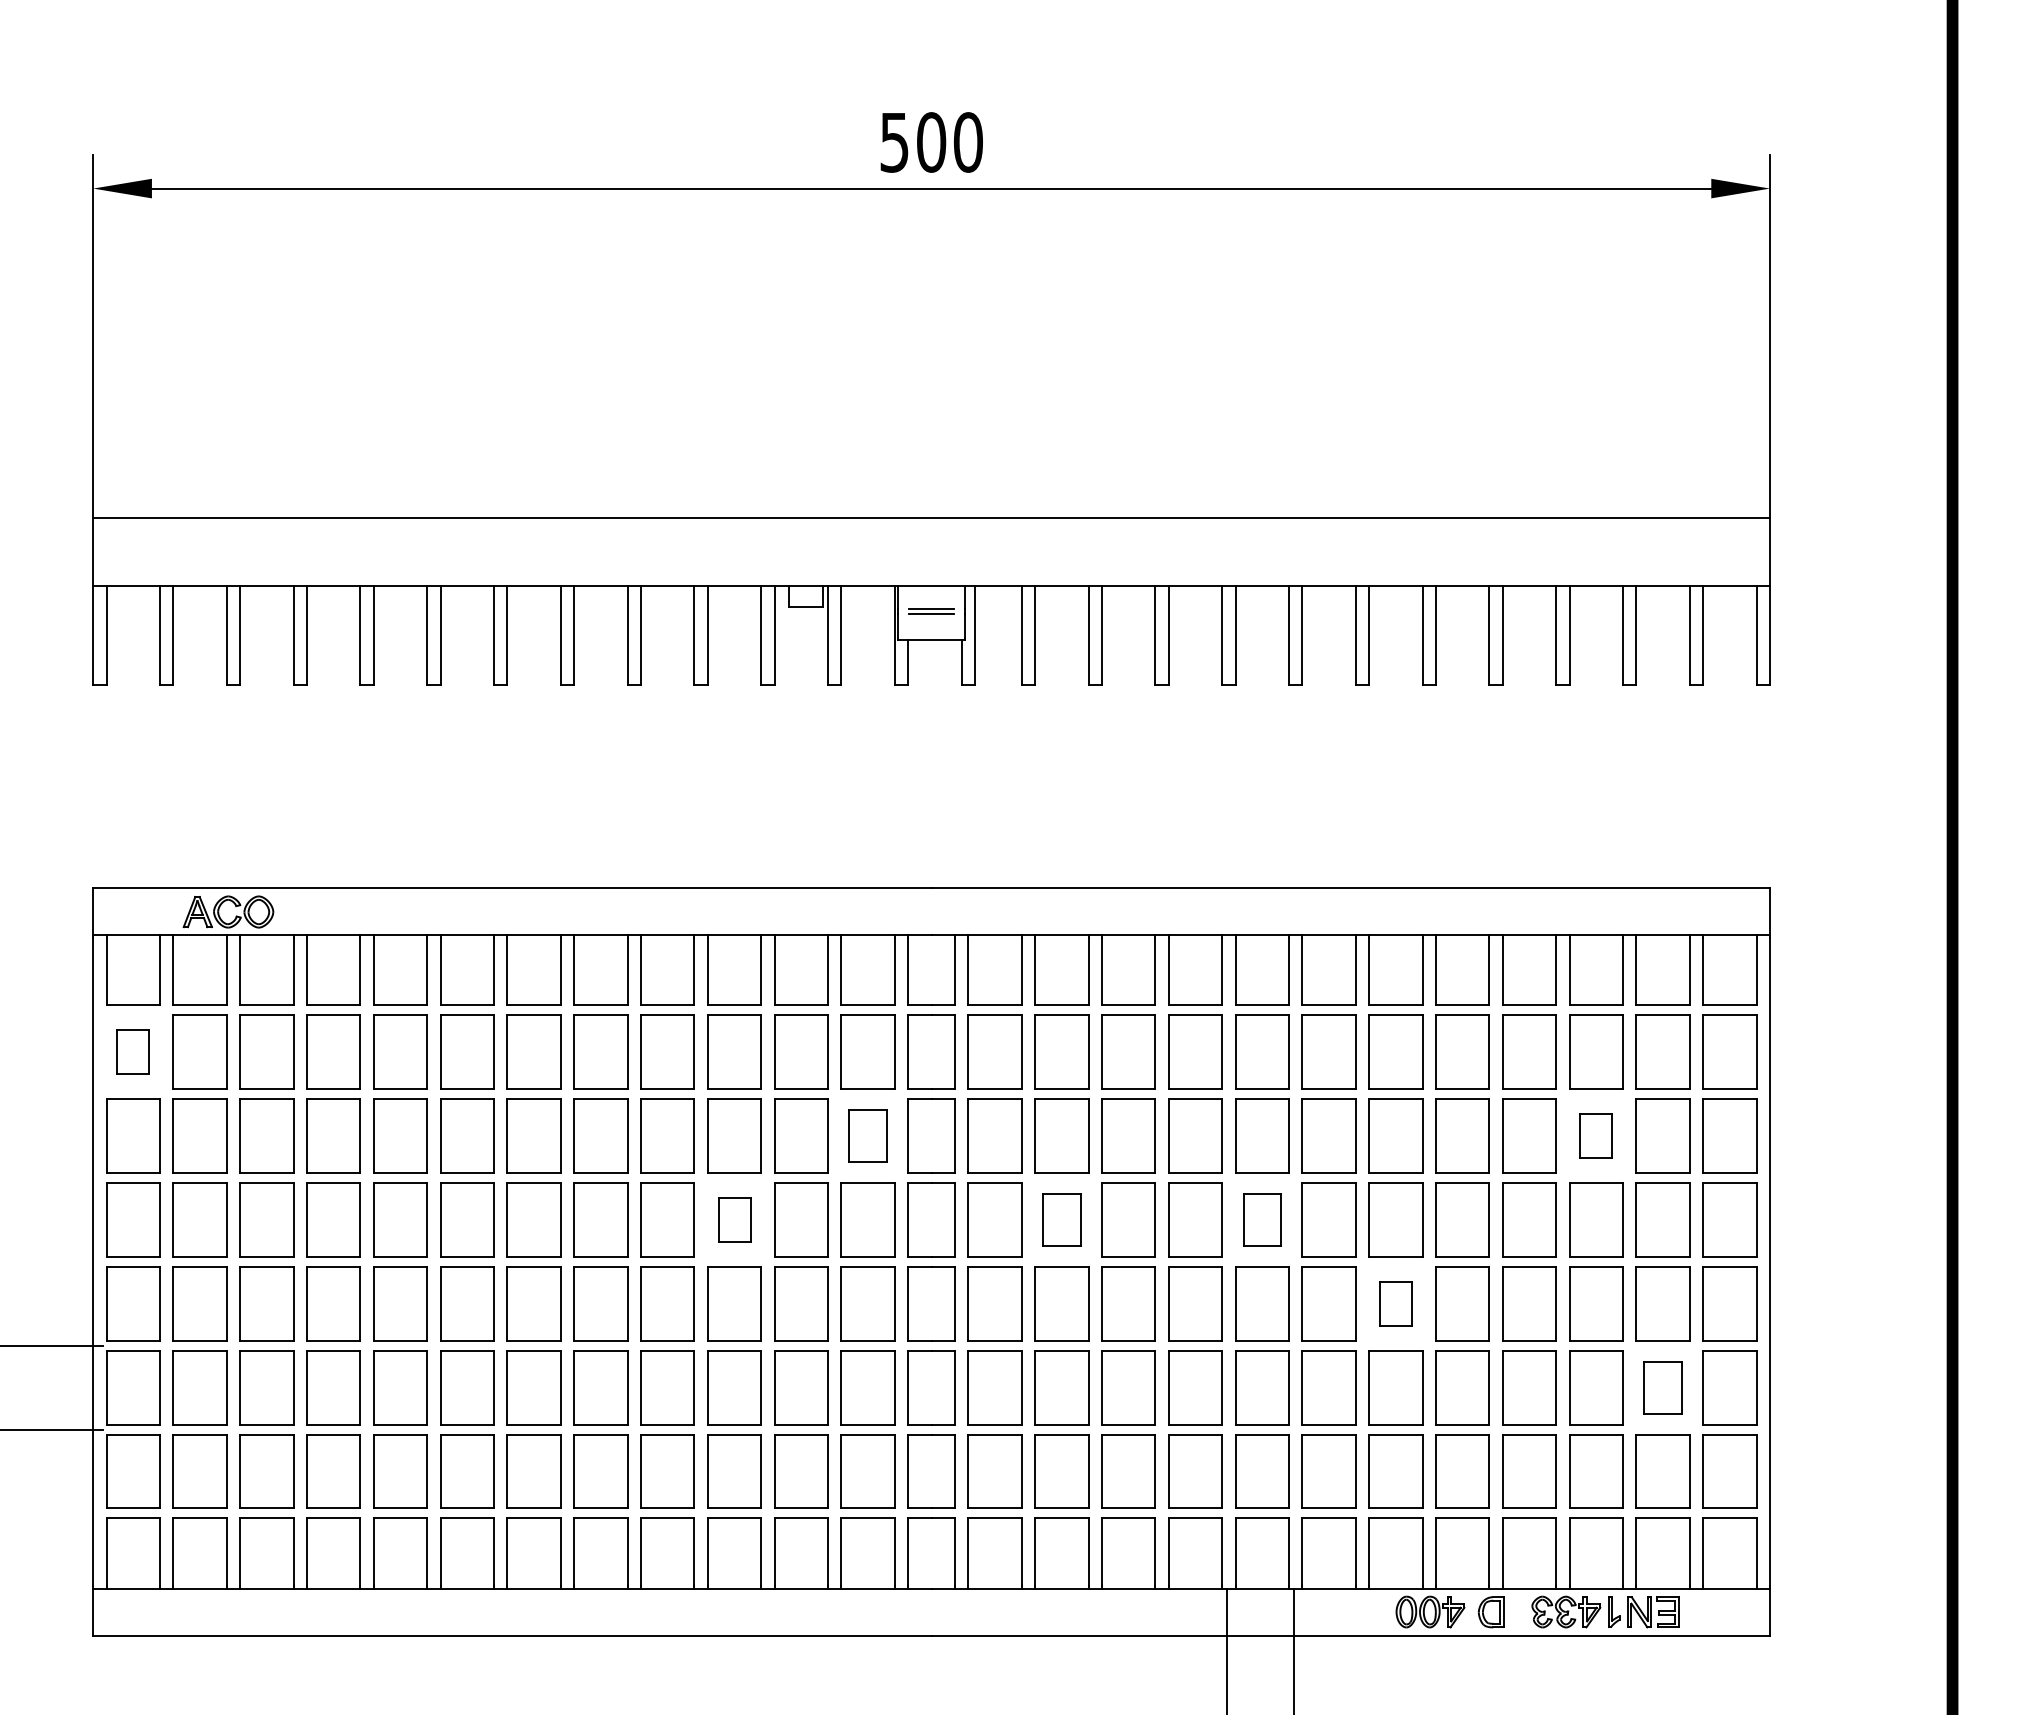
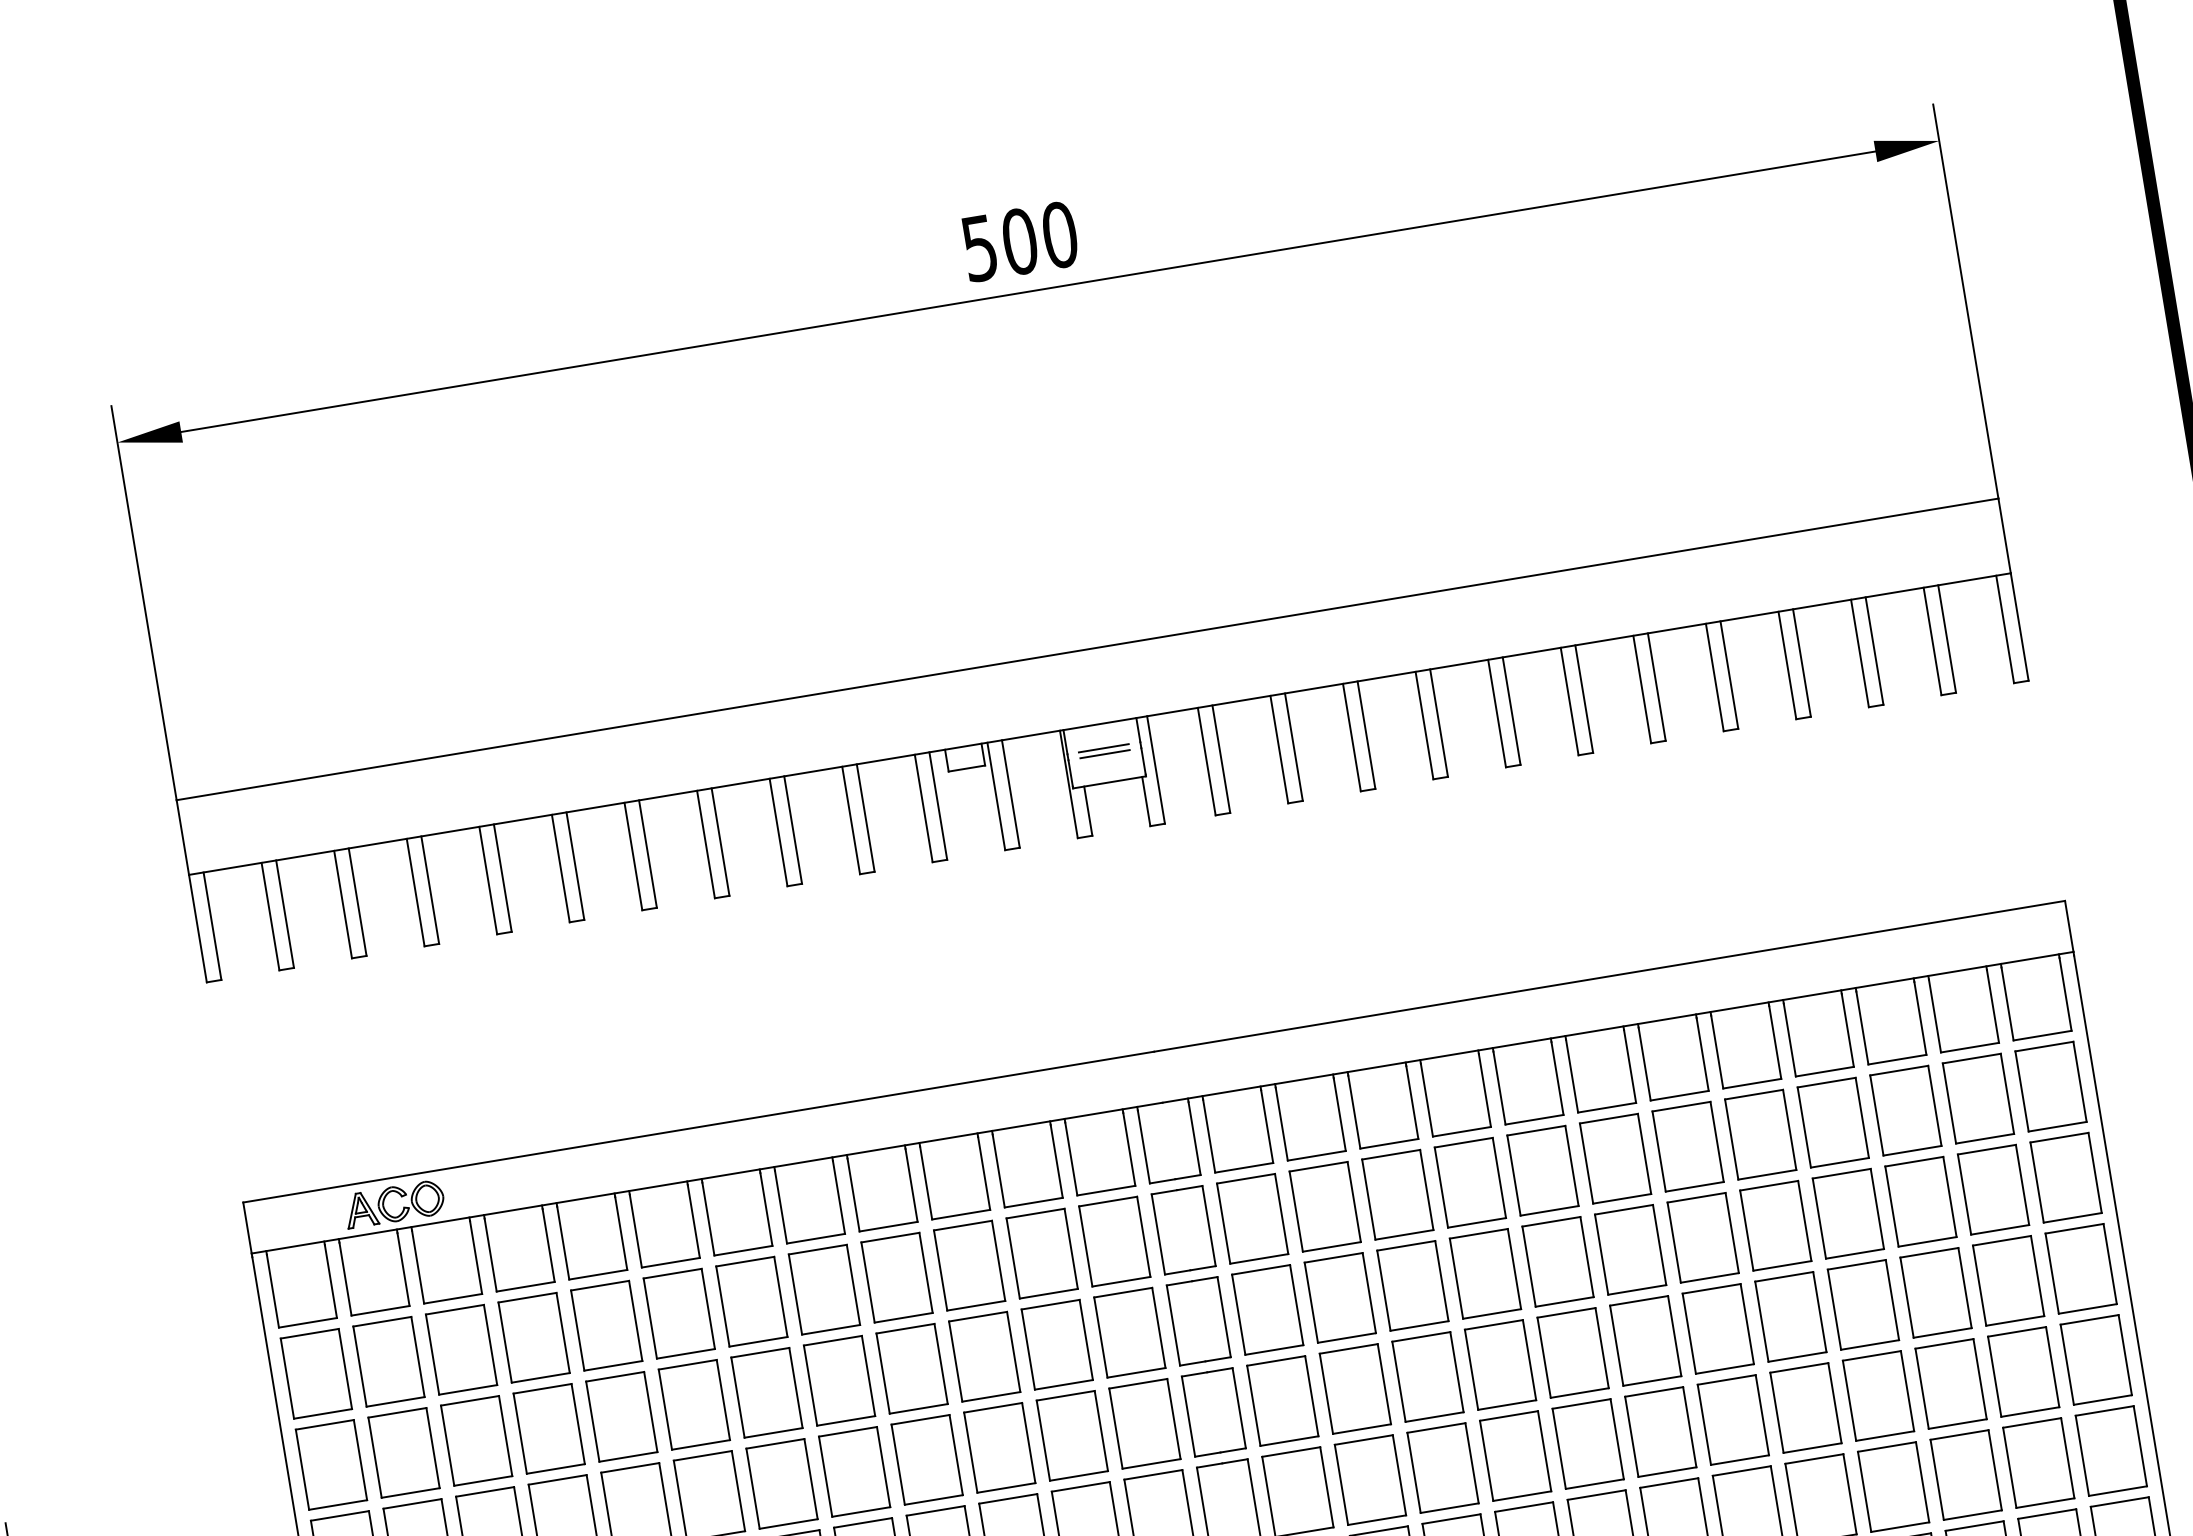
part: (133, 1051) -> (316, 1372), size x1.67
part: (867, 1135) -> (1129, 1332), size x1.43
part: (1596, 1135) -> (1921, 1200), size x1.67
part: (734, 1219) -> (999, 1447), size x1.67
part: (1061, 1219) -> (1354, 1388), size x1.43
part: (1262, 1219) -> (1573, 1352), size x1.43
part: (1395, 1303) -> (1732, 1419), size x1.67
part: (1662, 1387) -> (2038, 1462), size x1.43

